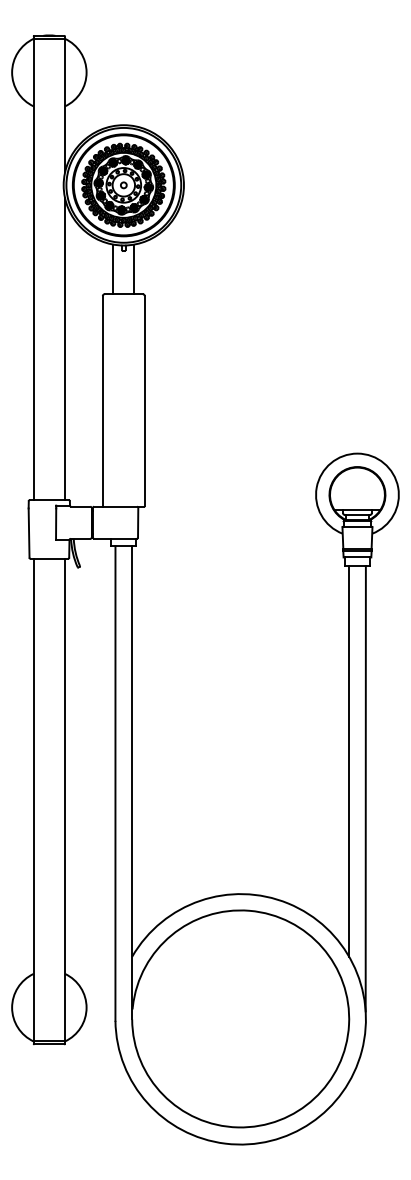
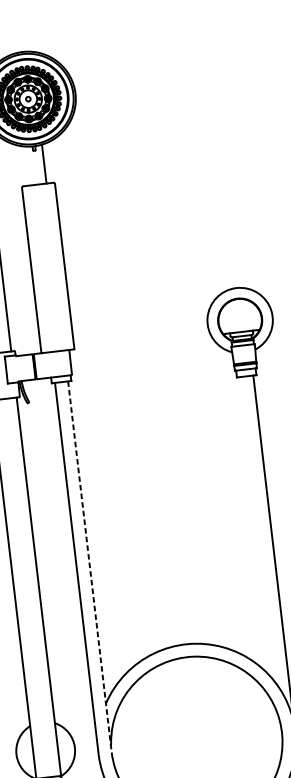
line: (113, 269) -> (27, 166), removed
line: (349, 761) -> (258, 530), removed
line: (132, 782) -> (90, 566), solid -> dashed

